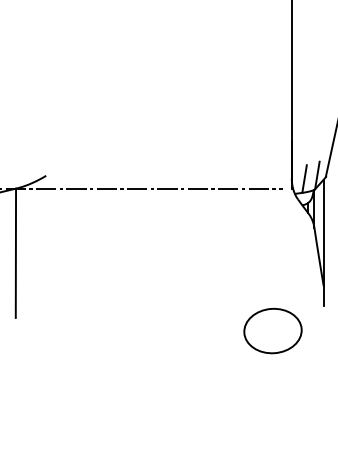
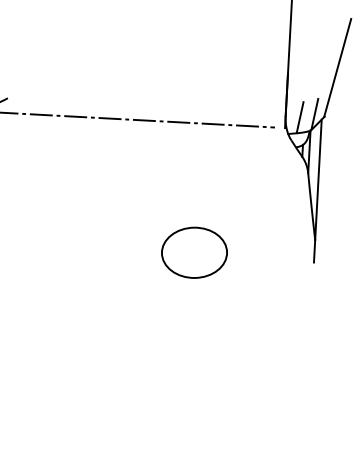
part: (272, 330) -> (193, 252), moved

